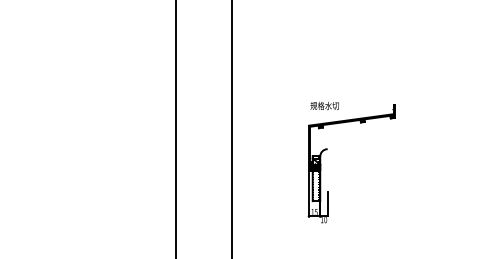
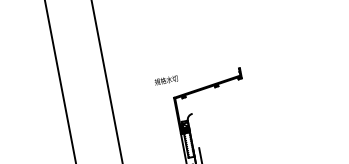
text: (324, 105) -> (166, 80), moved

